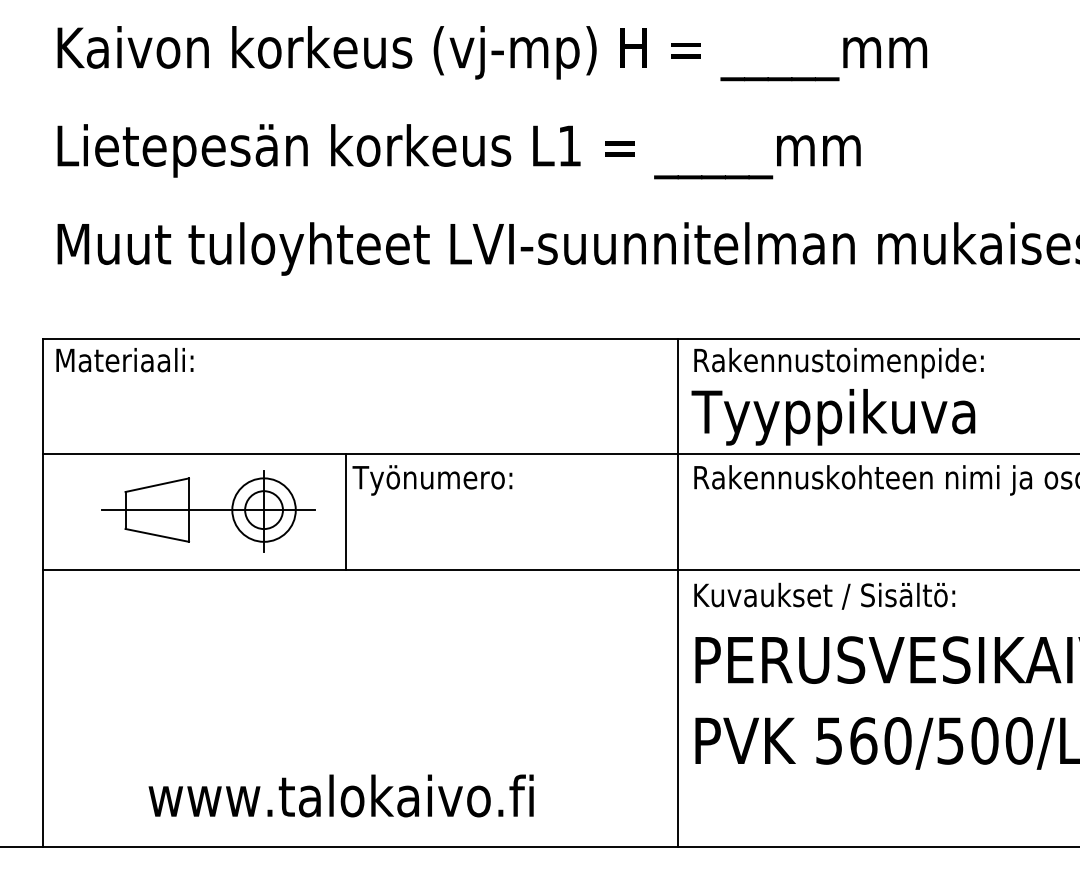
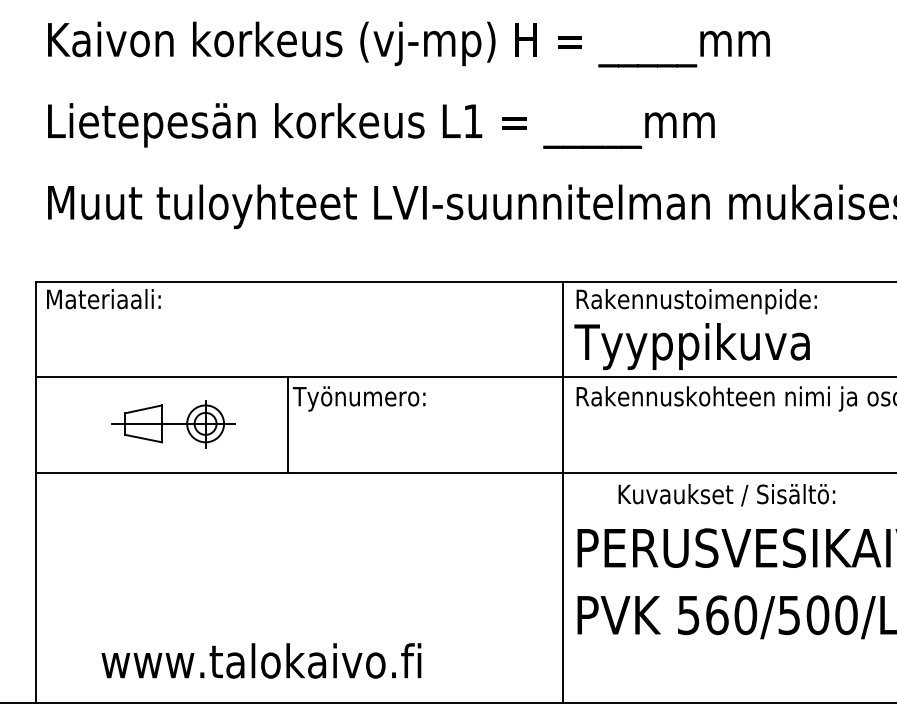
part: (208, 511) -> (173, 424), size x0.7
text: (824, 596) -> (726, 495), moved
text: (341, 795) -> (261, 660), moved

